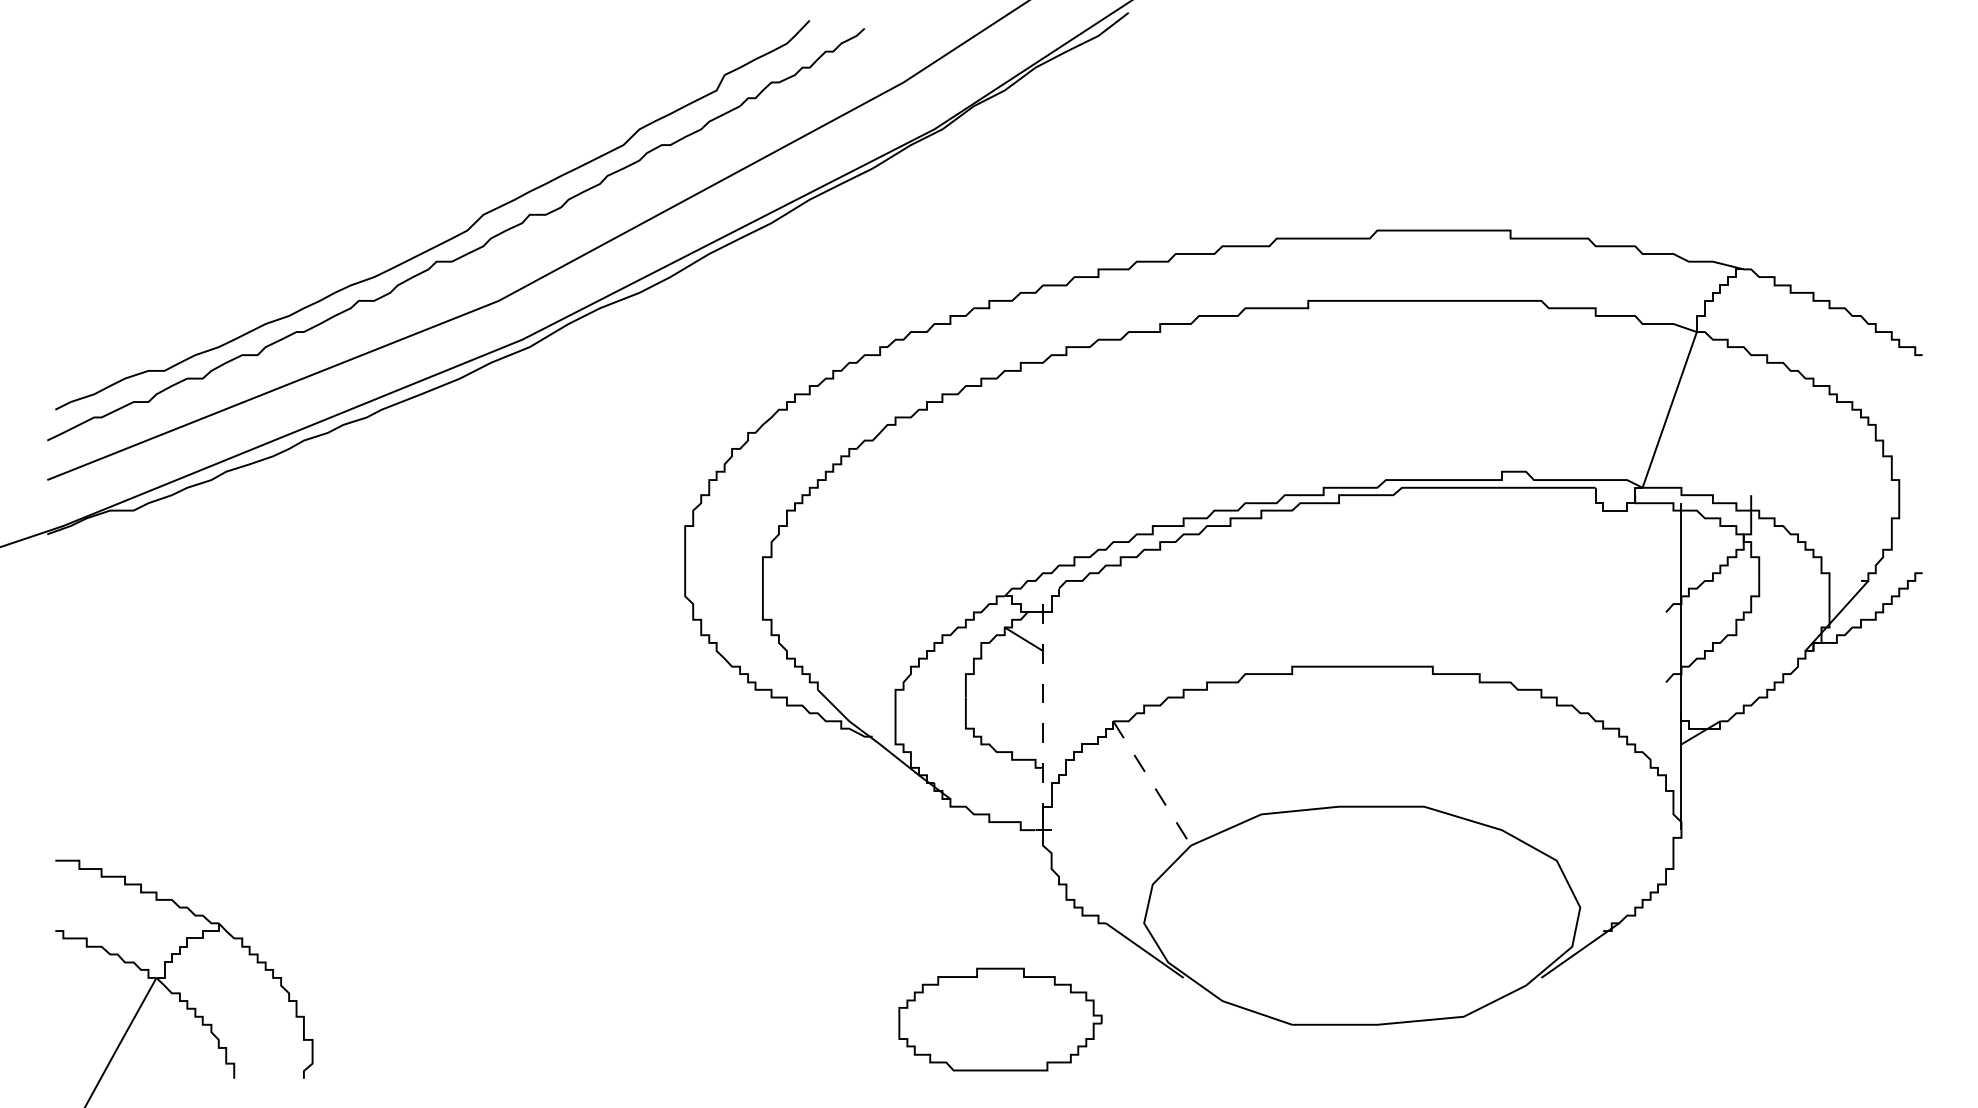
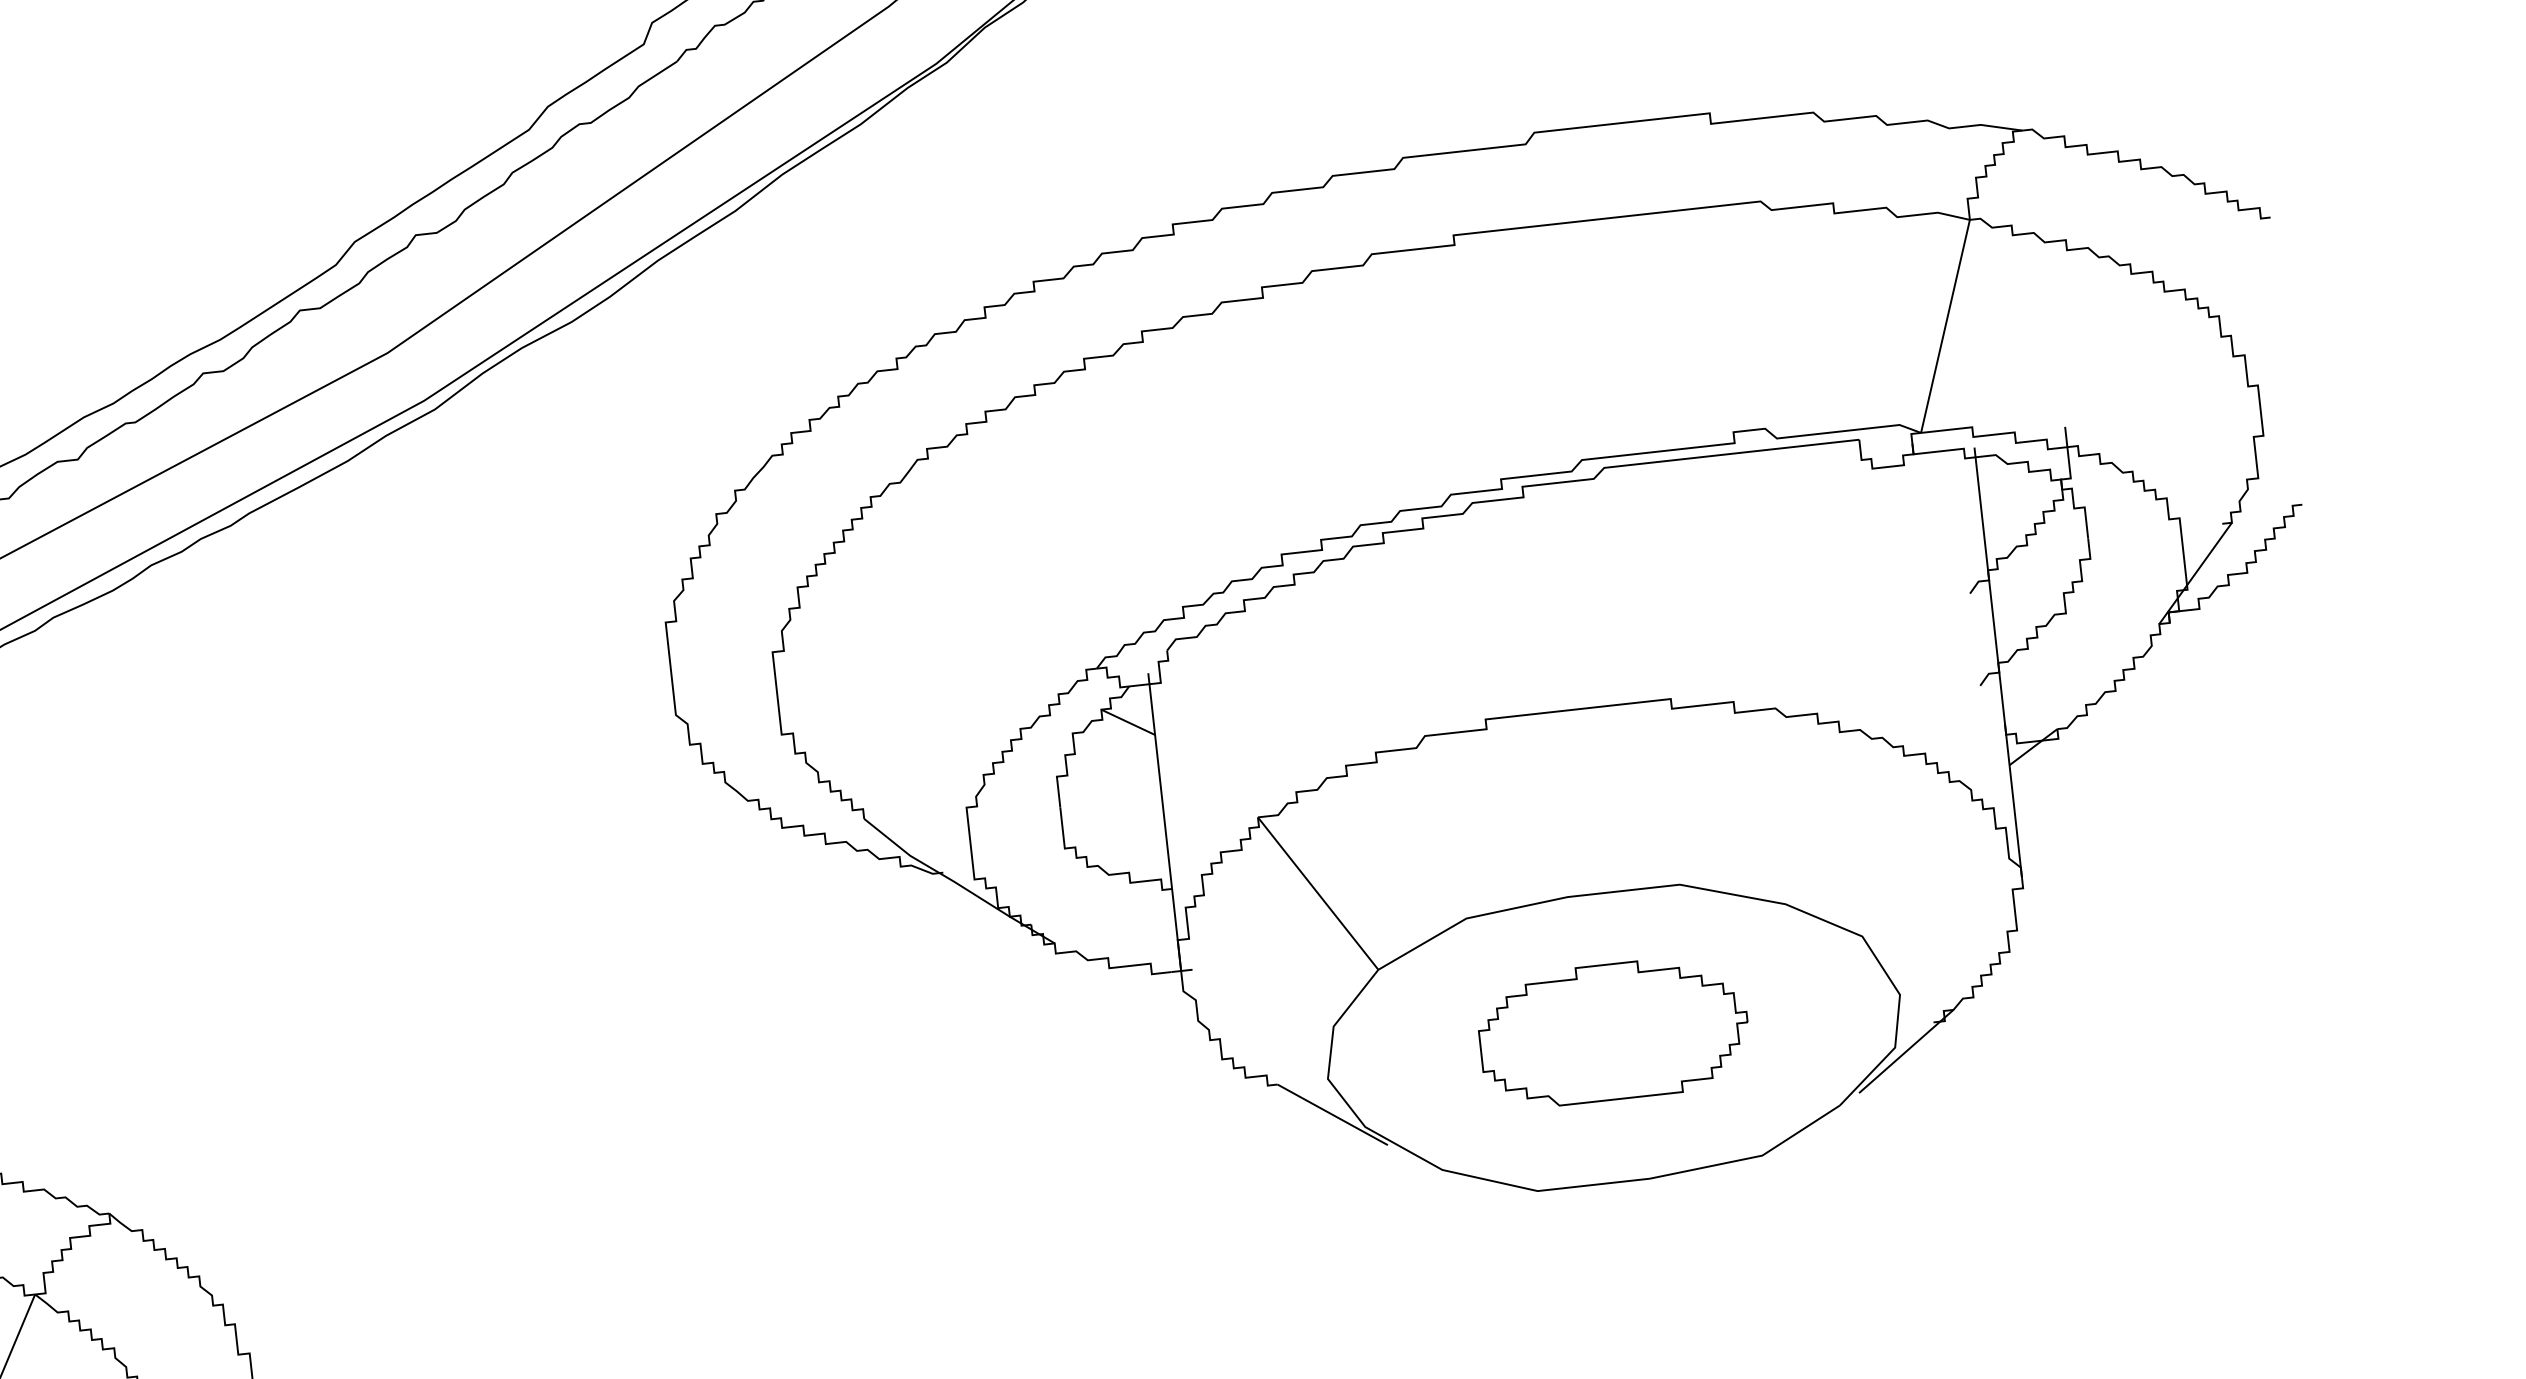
line: (1042, 717) -> (1164, 822), dashed -> solid
line: (1152, 783) -> (1318, 893), dashed -> solid
part: (1000, 1019) -> (1613, 1031), moved

